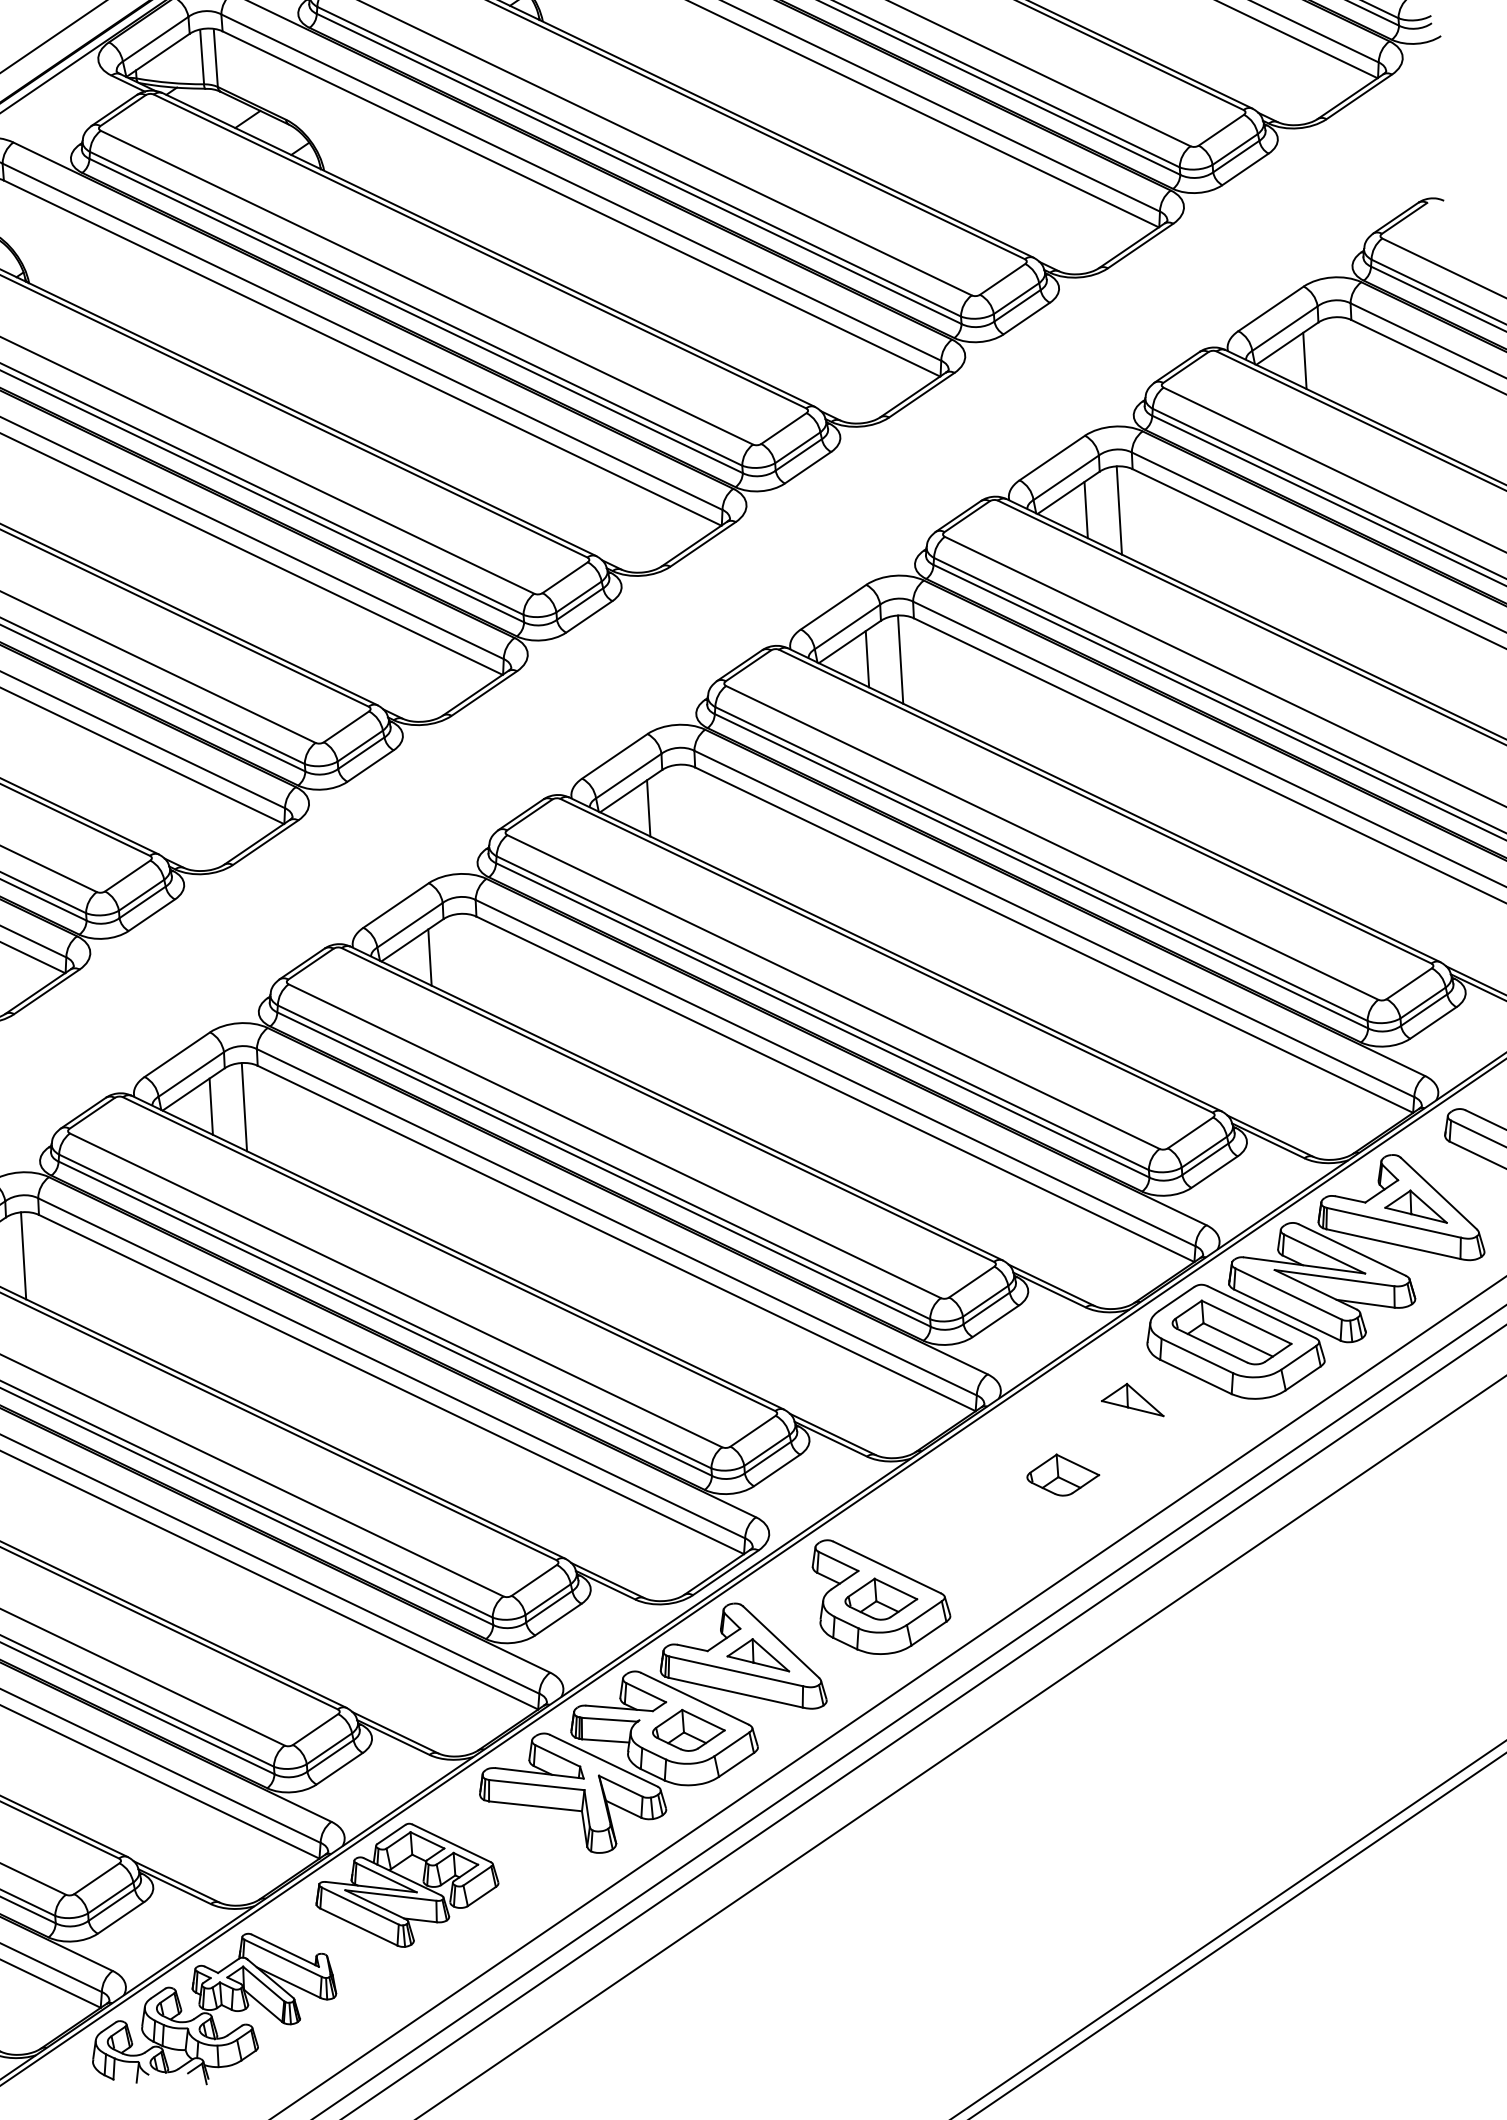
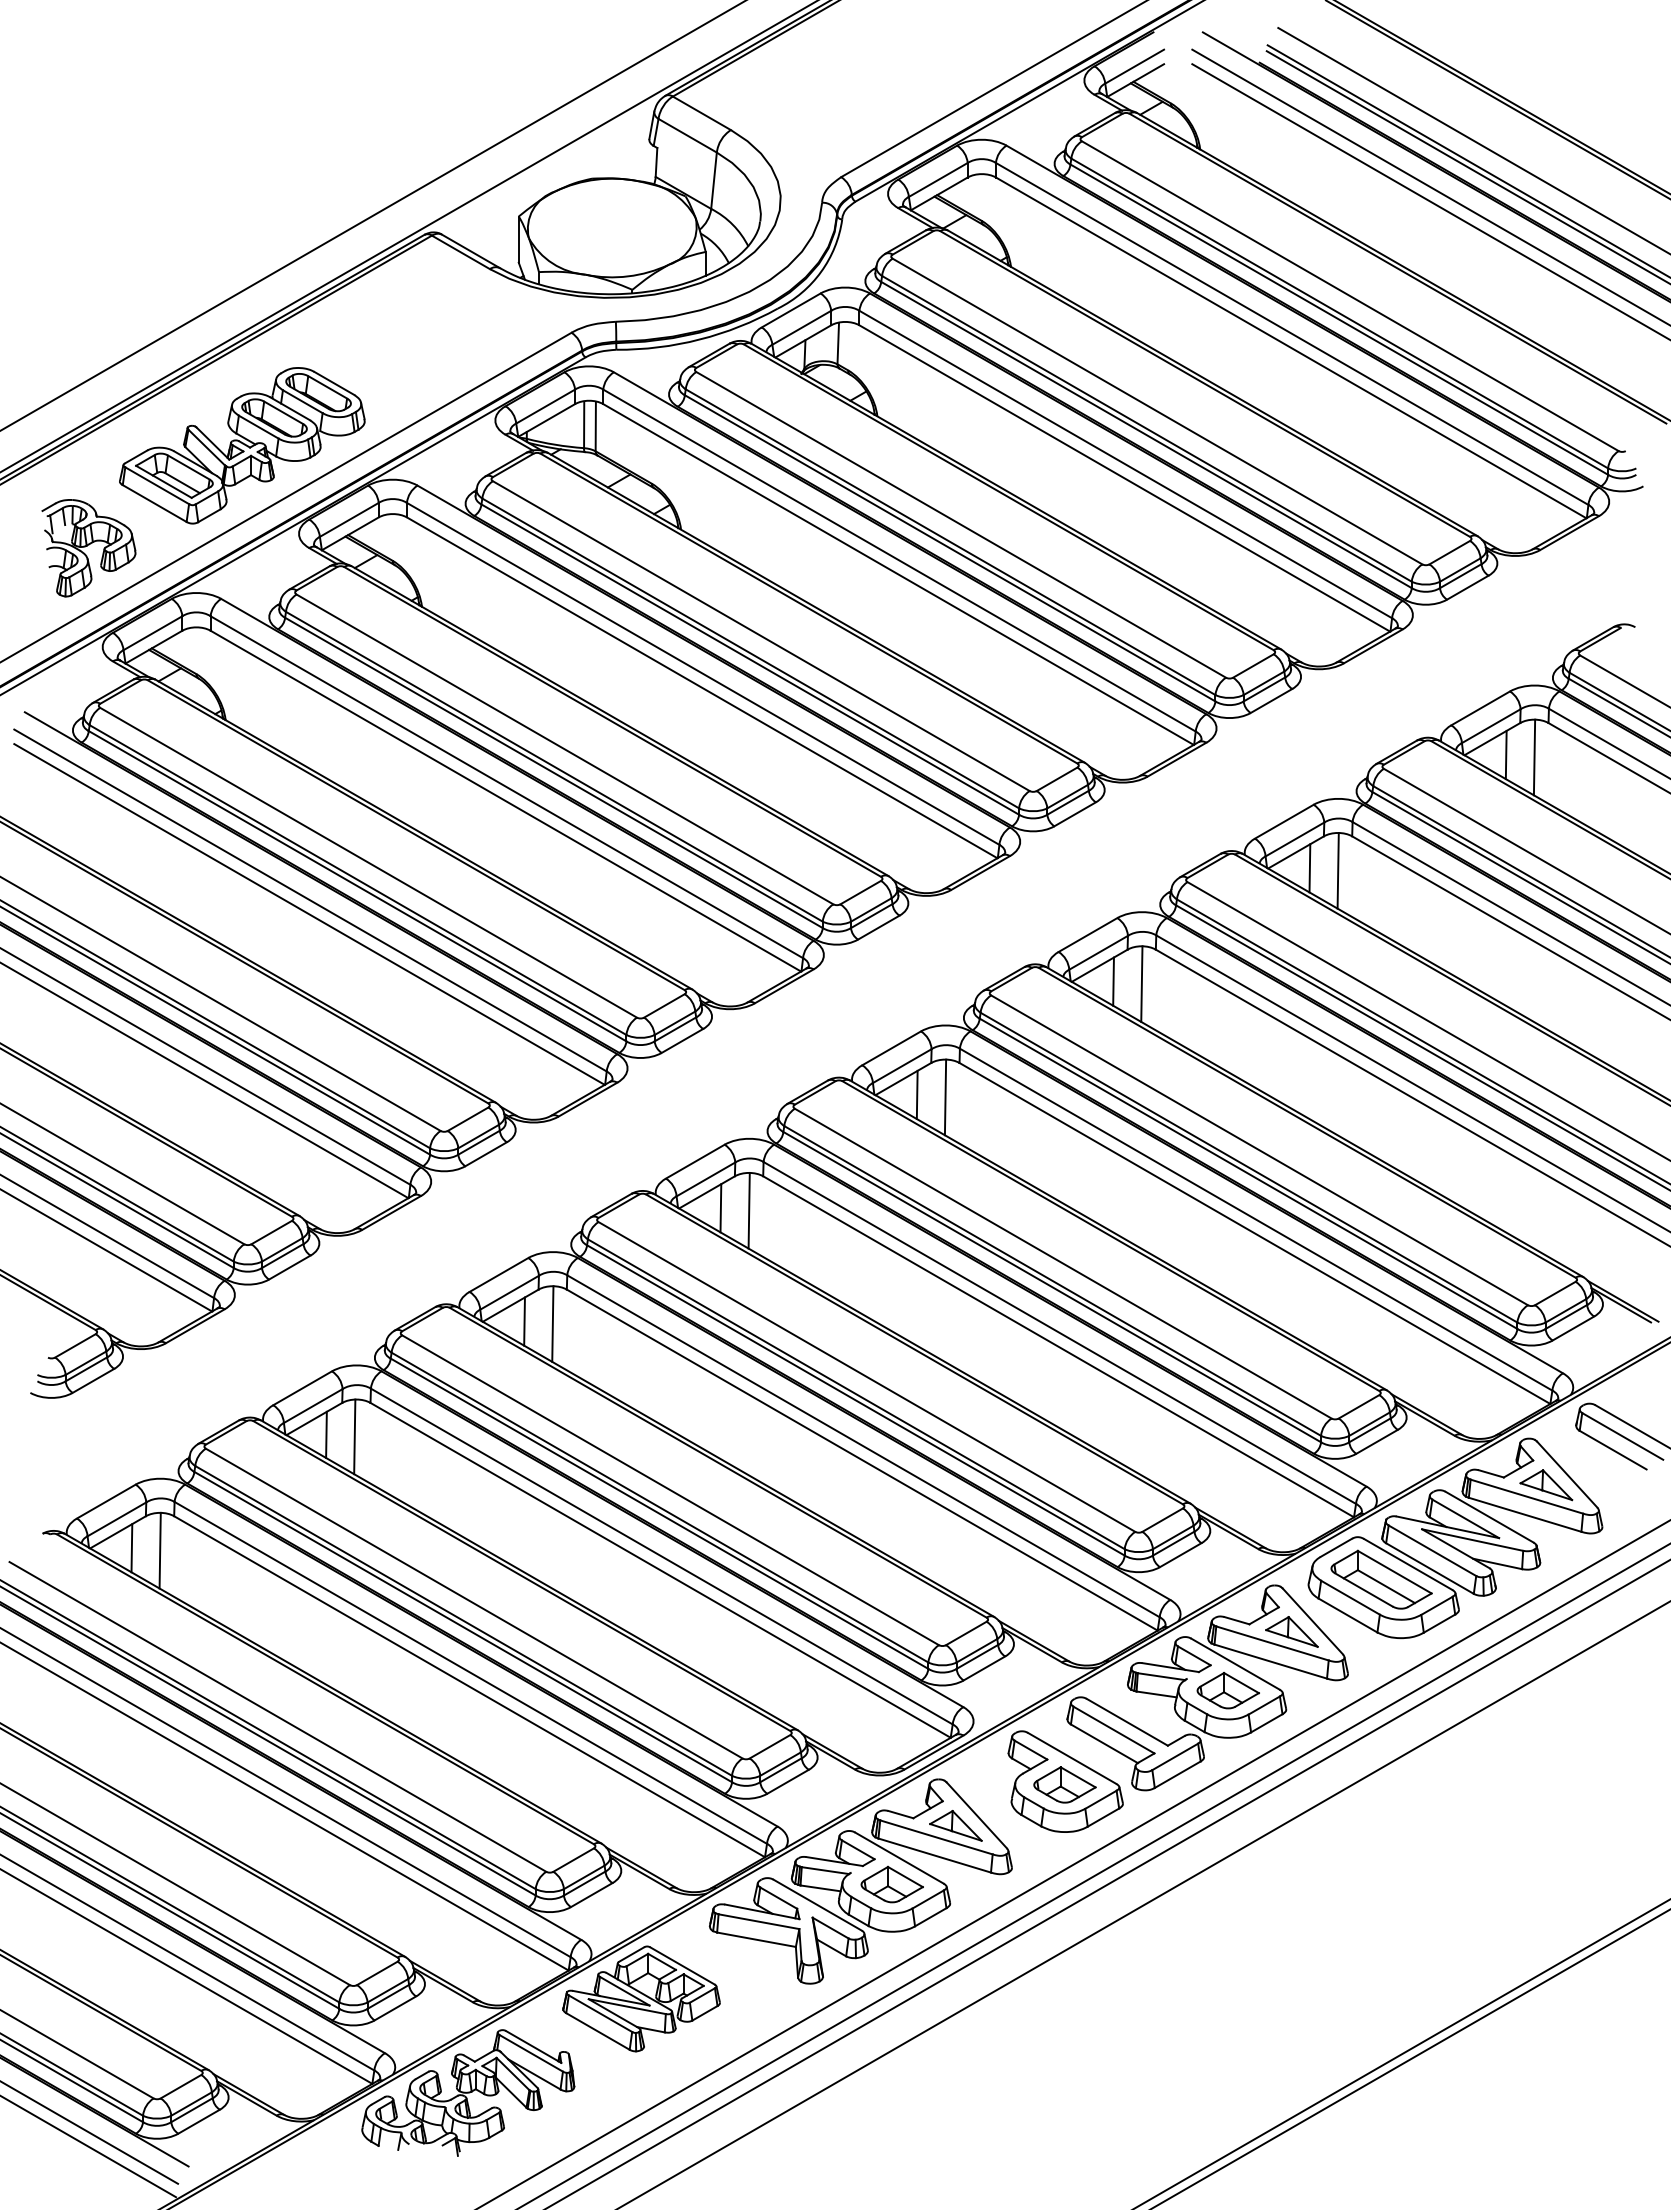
line: (1338, 361) -> (1534, 757), added
line: (681, 808) -> (945, 1097), added
line: (462, 957) -> (748, 1210), added
part: (1038, 1473) -> (1207, 1687), added

